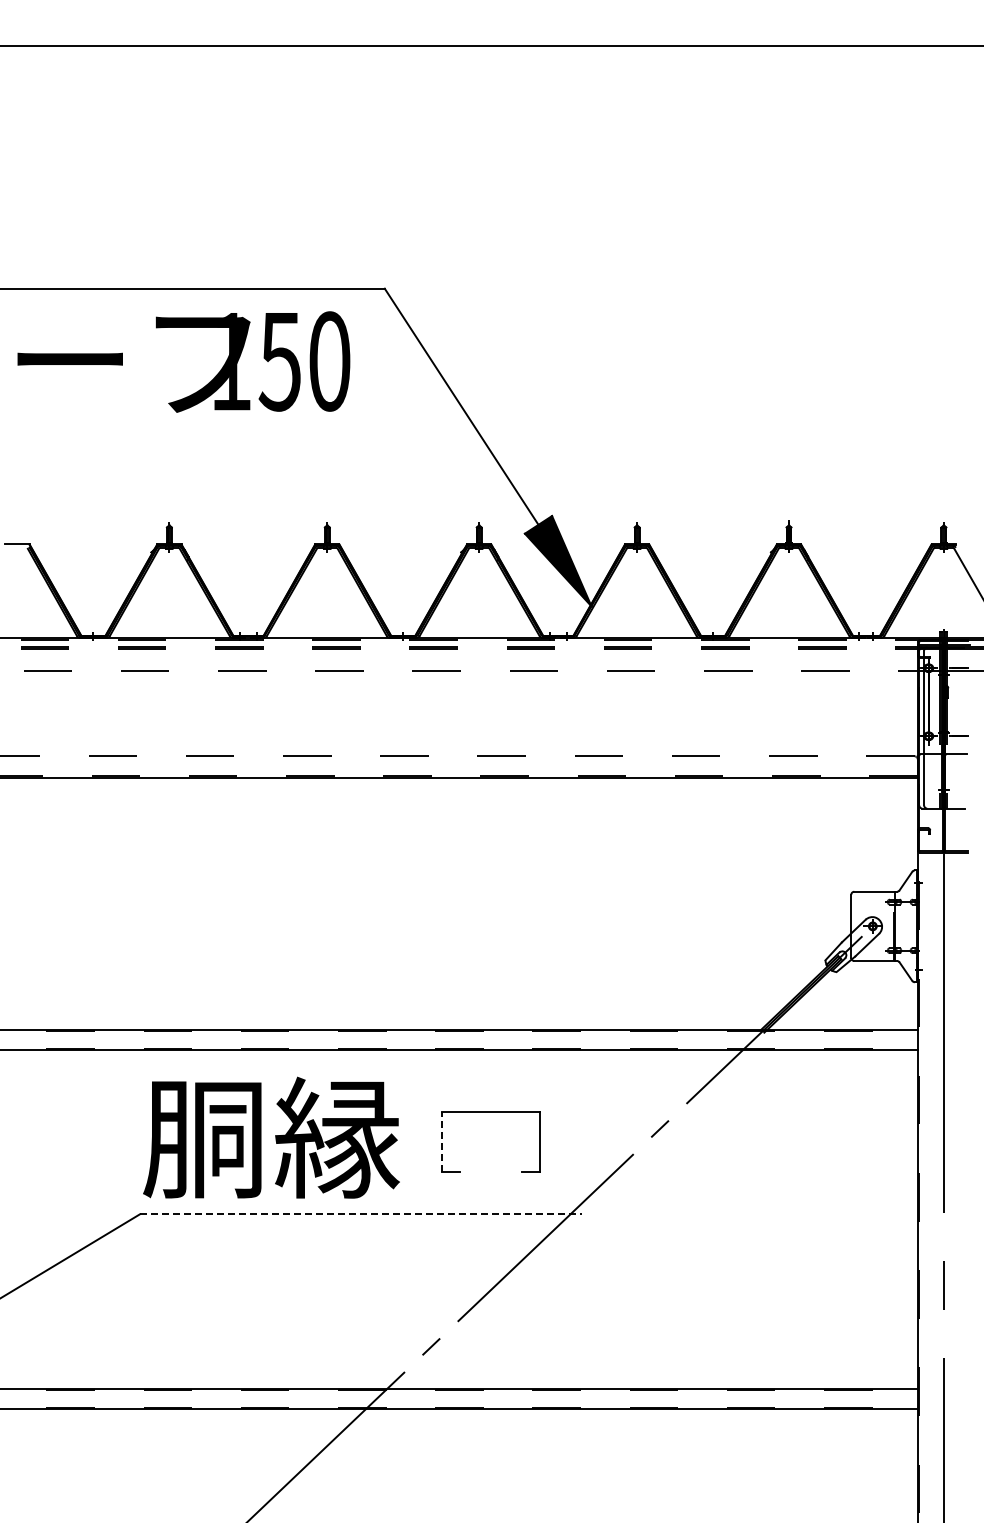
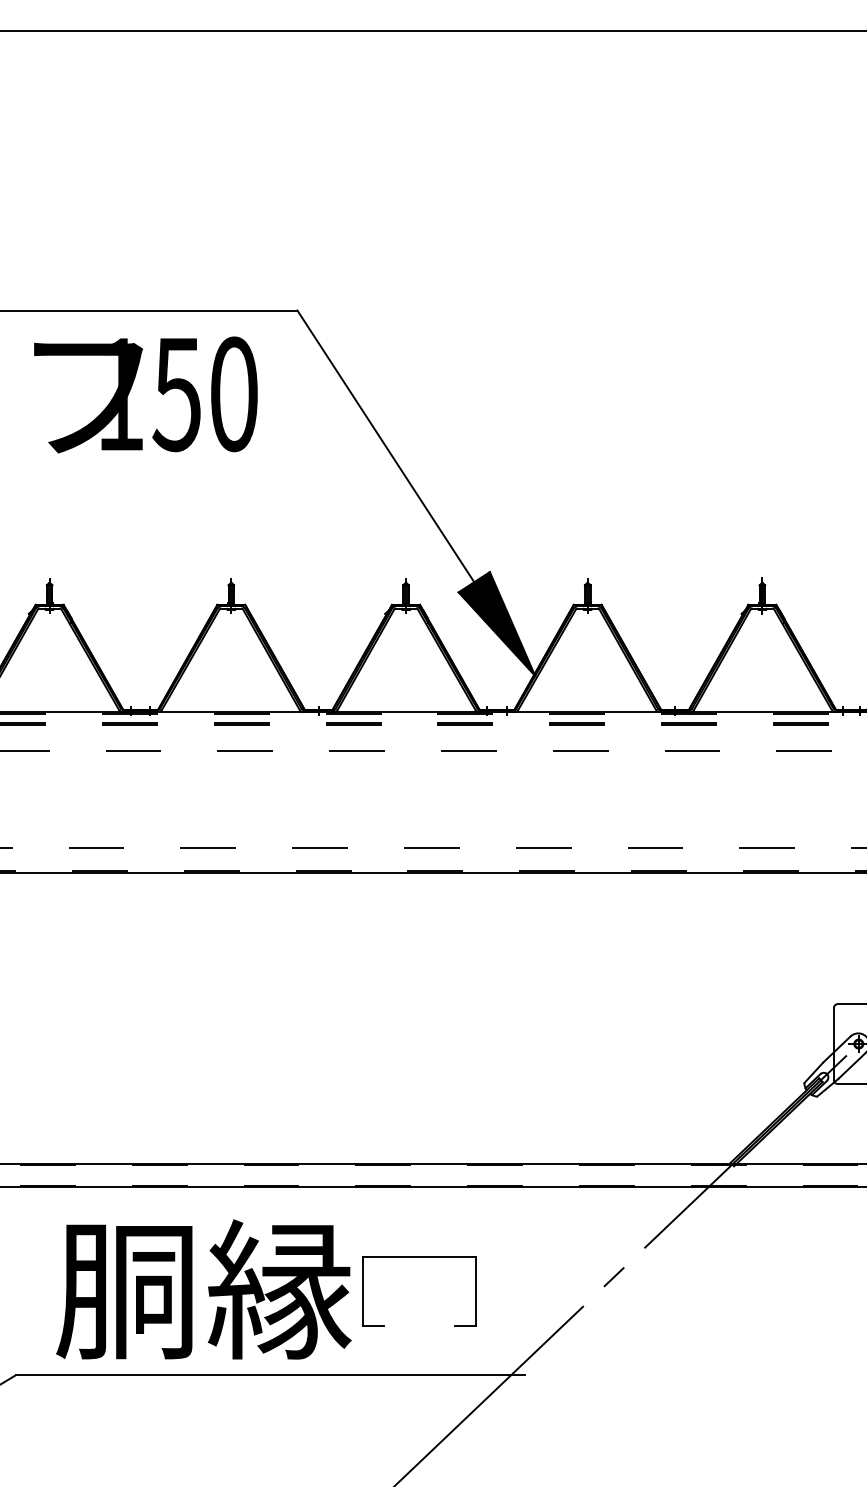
text: (271, 1137) -> (203, 1289), moved
line: (441, 1141) -> (362, 1291), dashed -> solid
line: (361, 1214) -> (270, 1375), dashed -> solid

